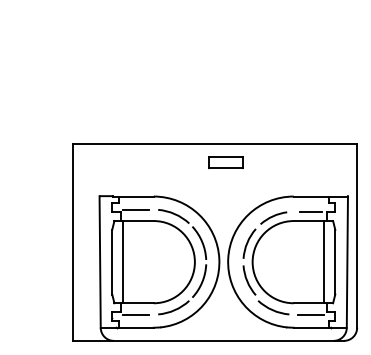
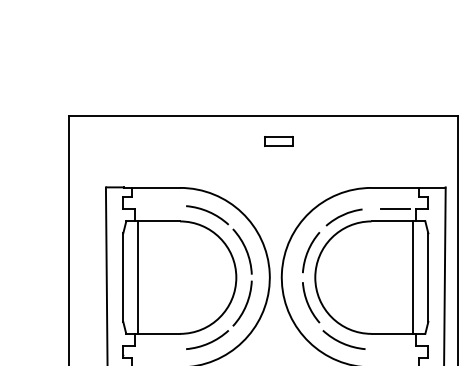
part: (225, 162) -> (278, 141), size x0.6
line: (136, 209) -> (156, 205), removed
line: (136, 314) -> (156, 349), removed
line: (311, 314) -> (395, 349), removed

